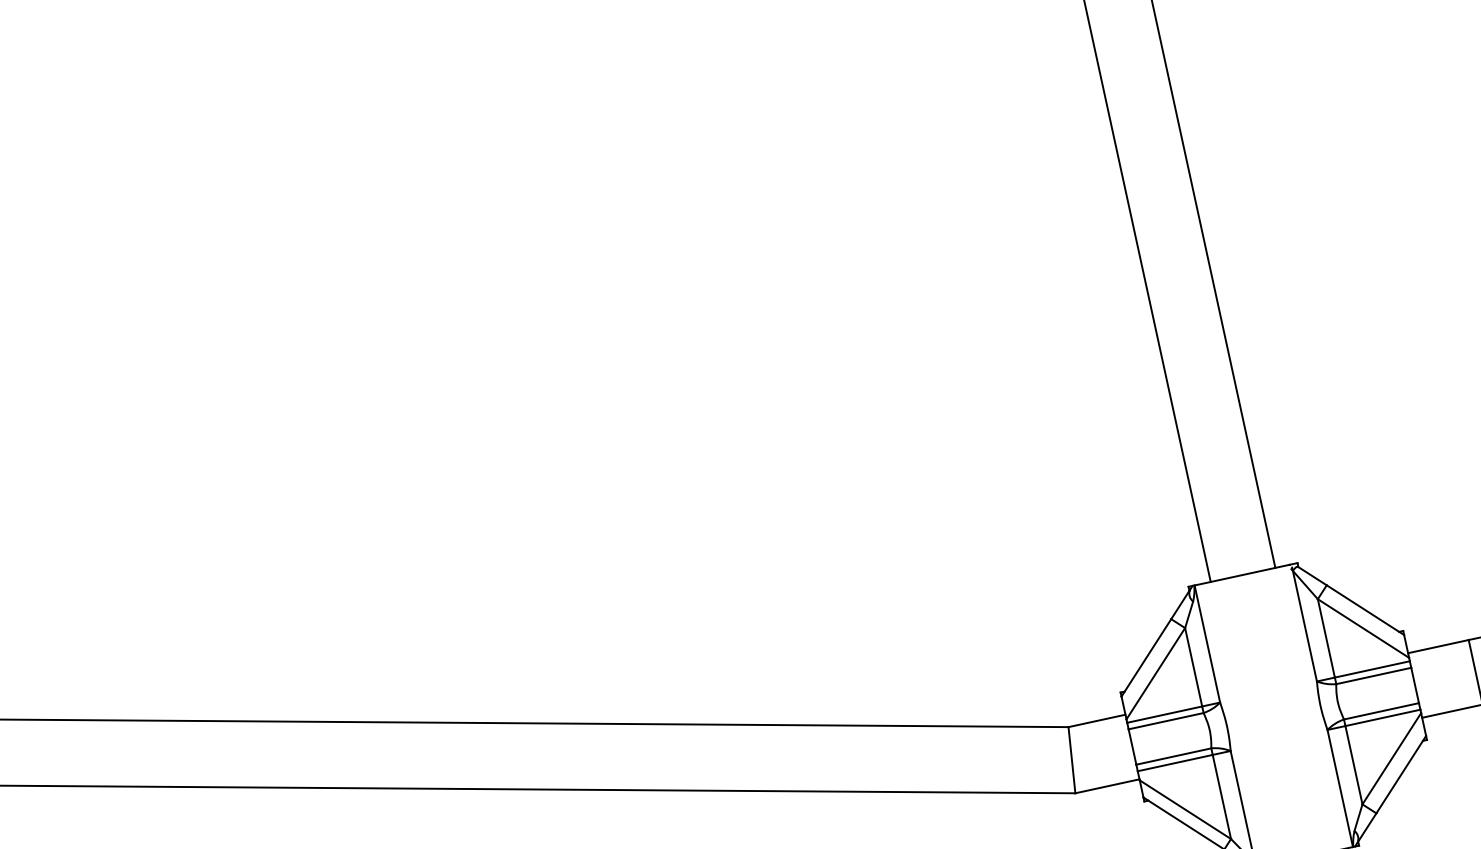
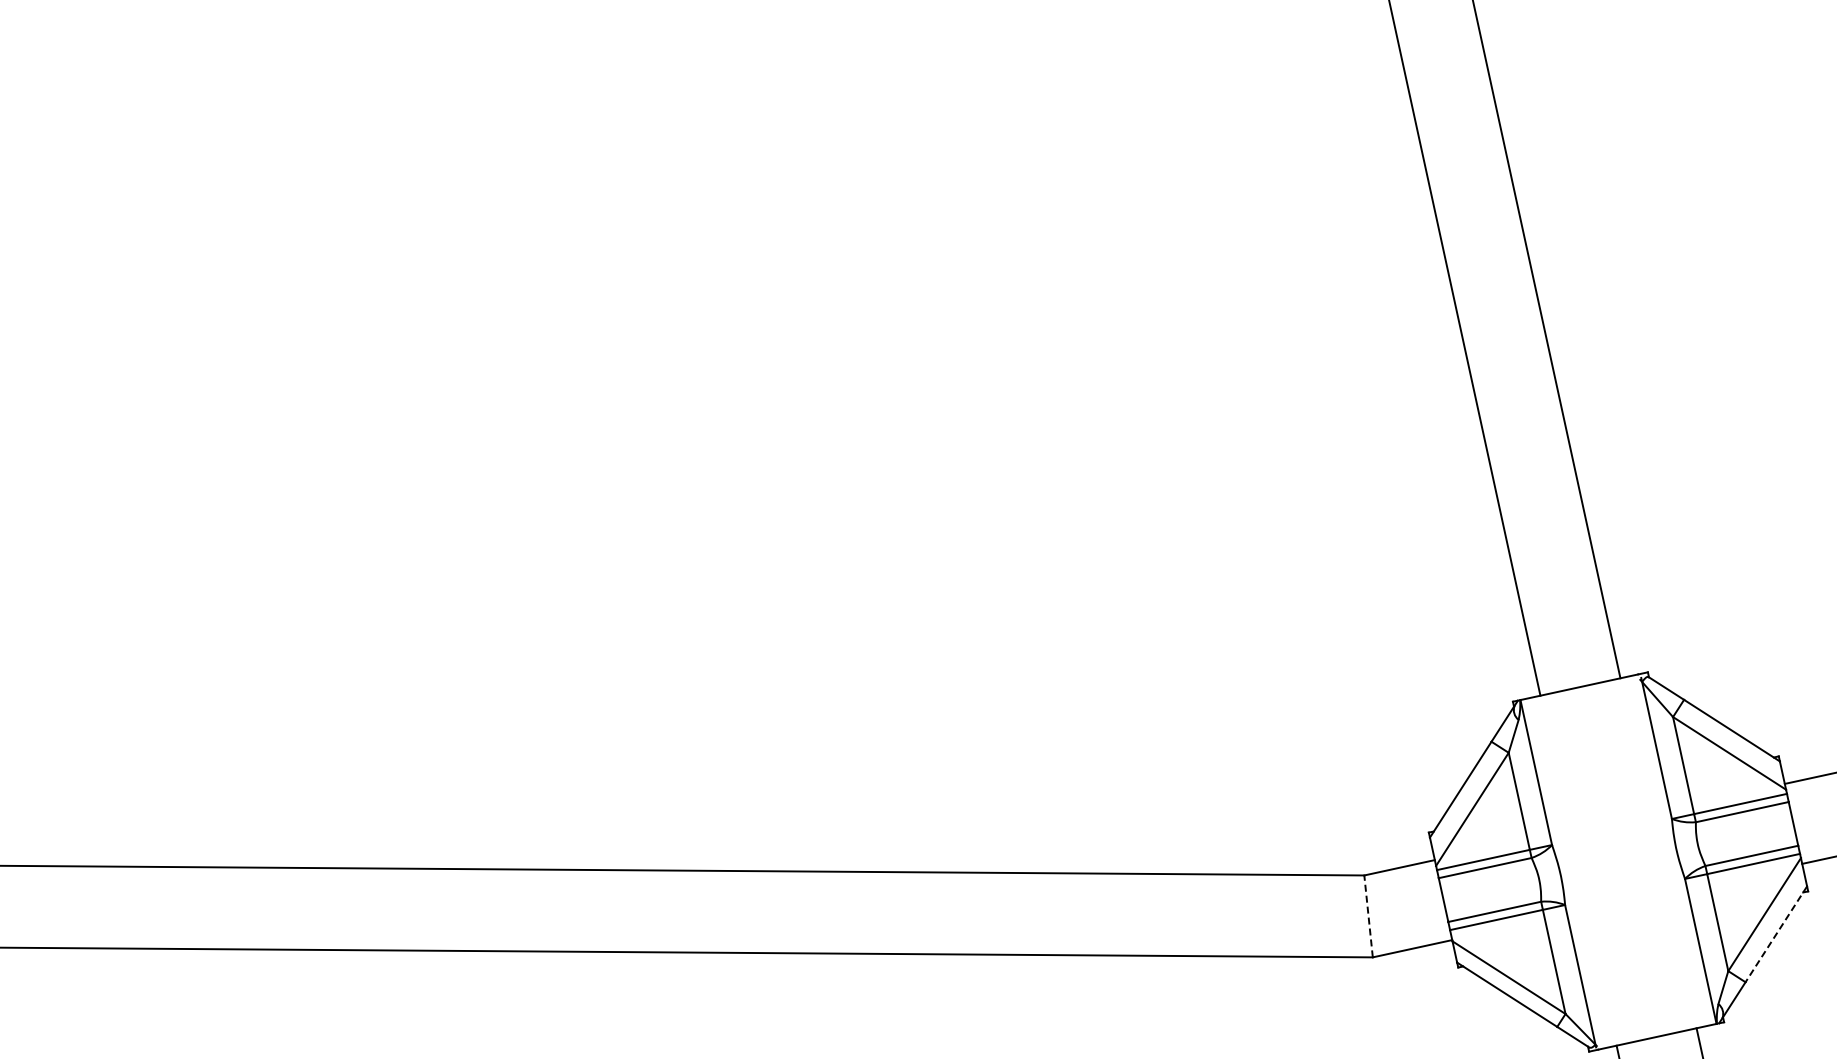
line: (1071, 759) -> (1368, 915), solid -> dashed
line: (1401, 774) -> (1776, 934), solid -> dashed

